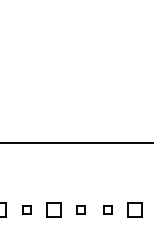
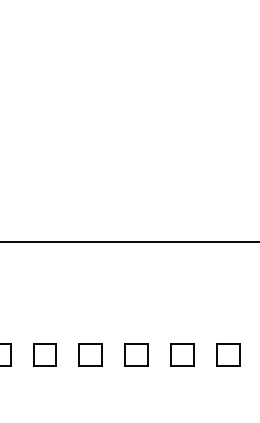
part: (26, 209) -> (44, 354), size x1.67
part: (80, 209) -> (135, 354), size x1.67
part: (107, 209) -> (181, 354), size x1.67

